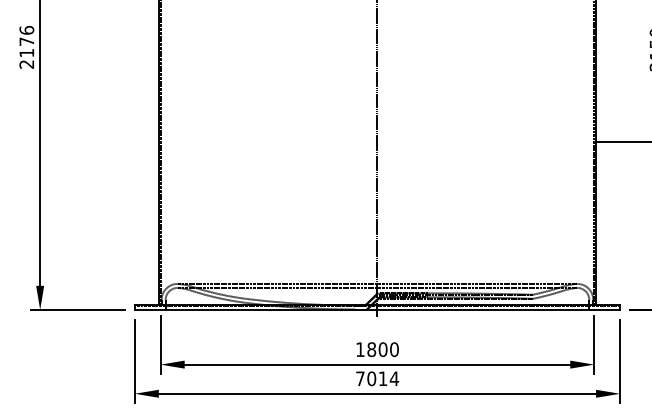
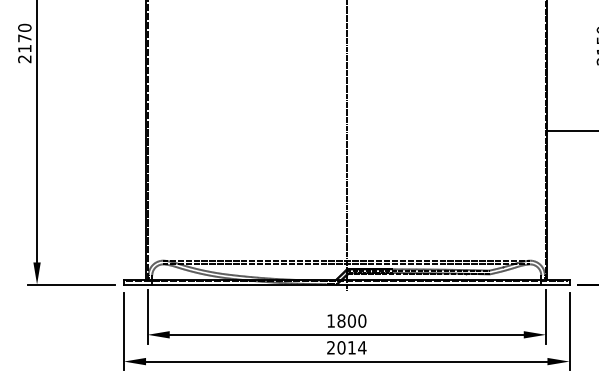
text: (26, 29) -> (24, 27), 2176 -> 2170
text: (359, 378) -> (330, 347), 7014 -> 2014

